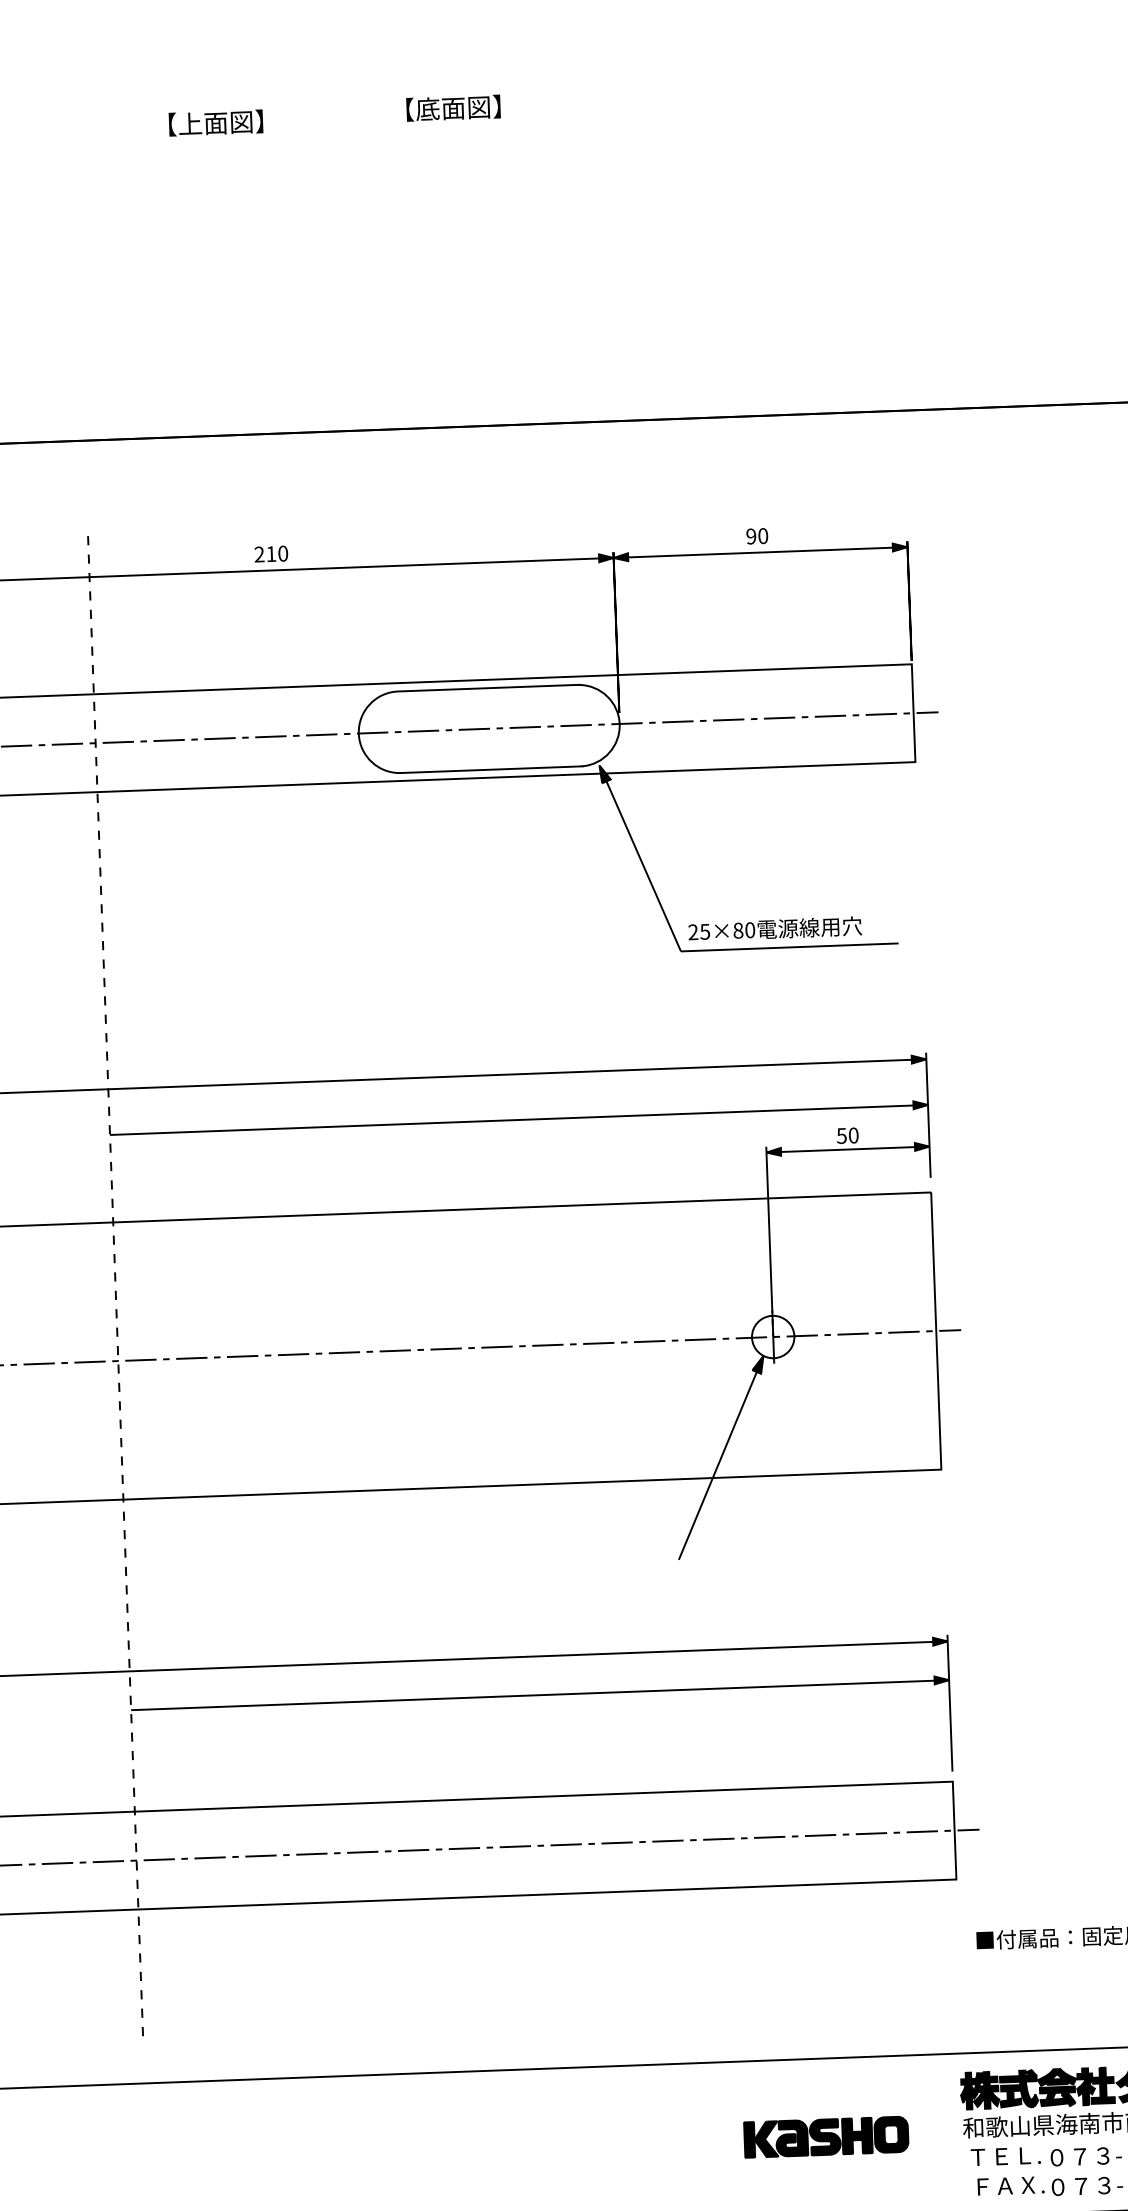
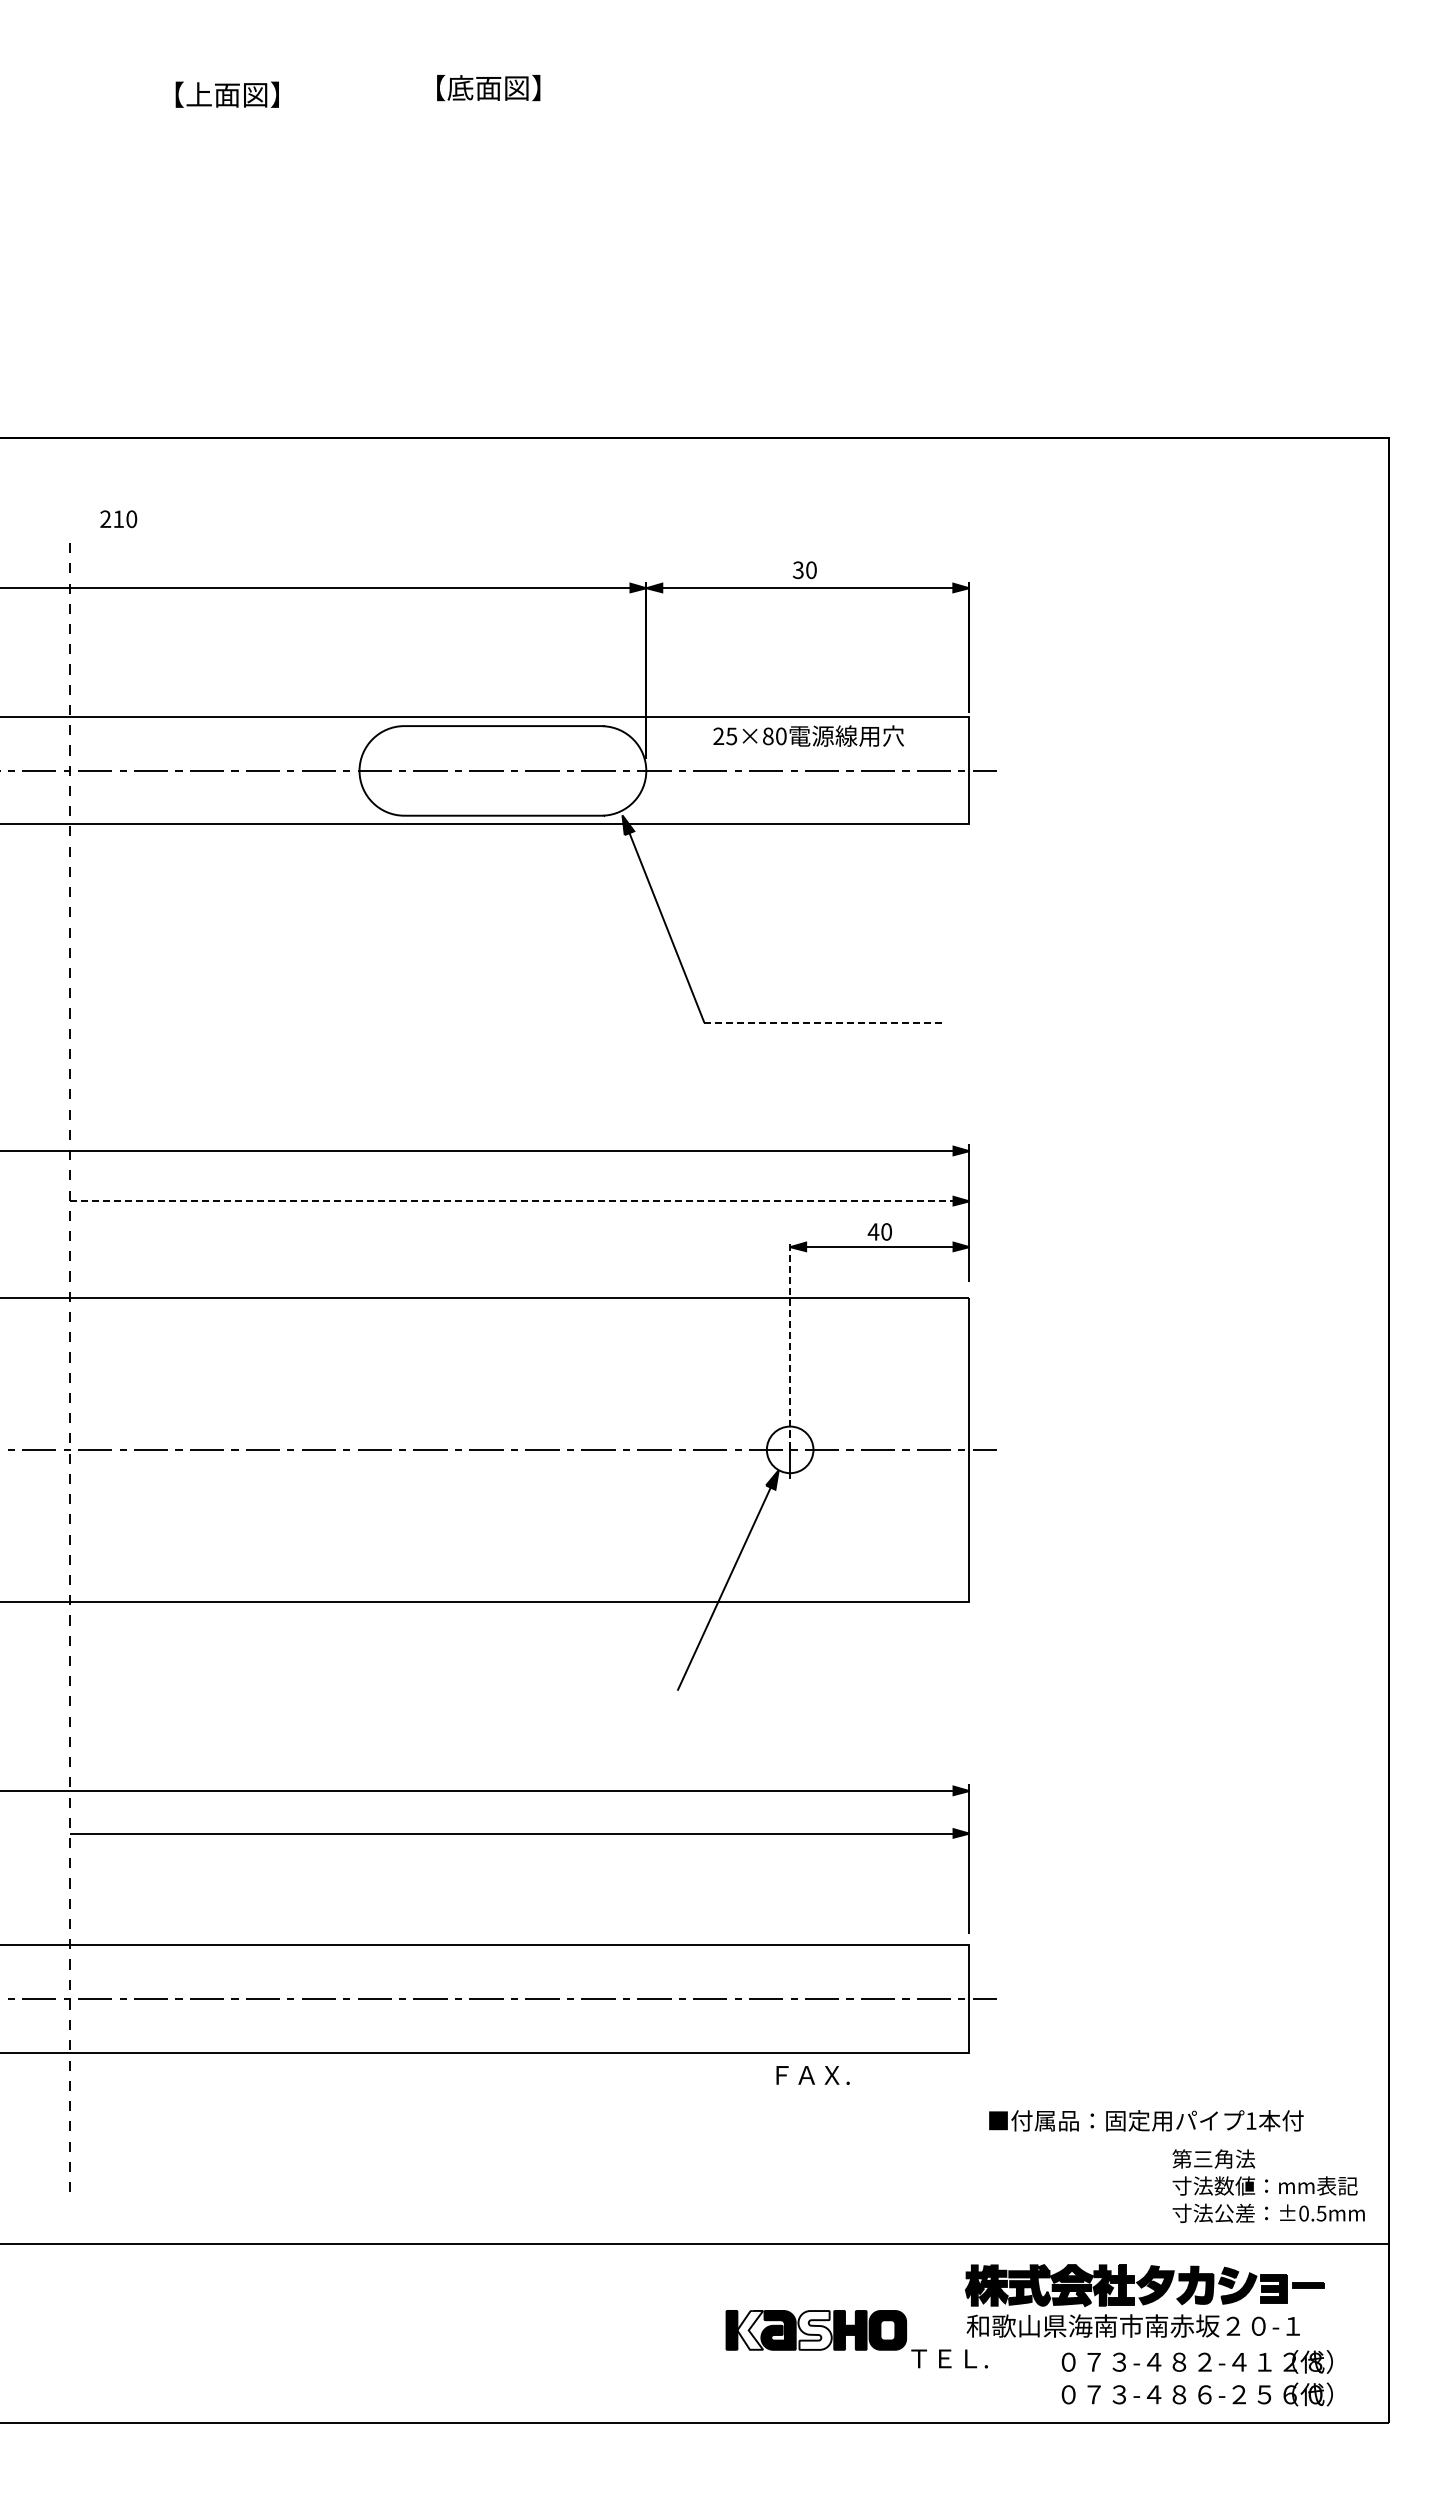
text: (750, 535) -> (797, 569), 90 -> 30
text: (271, 554) -> (118, 519), moved
text: (774, 928) -> (808, 735), moved
line: (790, 947) -> (824, 1022), solid -> dashed
line: (518, 1120) -> (519, 1201), solid -> dashed
text: (841, 1135) -> (873, 1231), 50 -> 40
line: (769, 1241) -> (790, 1344), solid -> dashed
fill: (824, 2137) -> (814, 2330), removed
fill: (766, 2138) -> (750, 2329), removed
text: (1005, 2156) -> (949, 2358), moved
text: (1010, 2186) -> (812, 2075), moved

